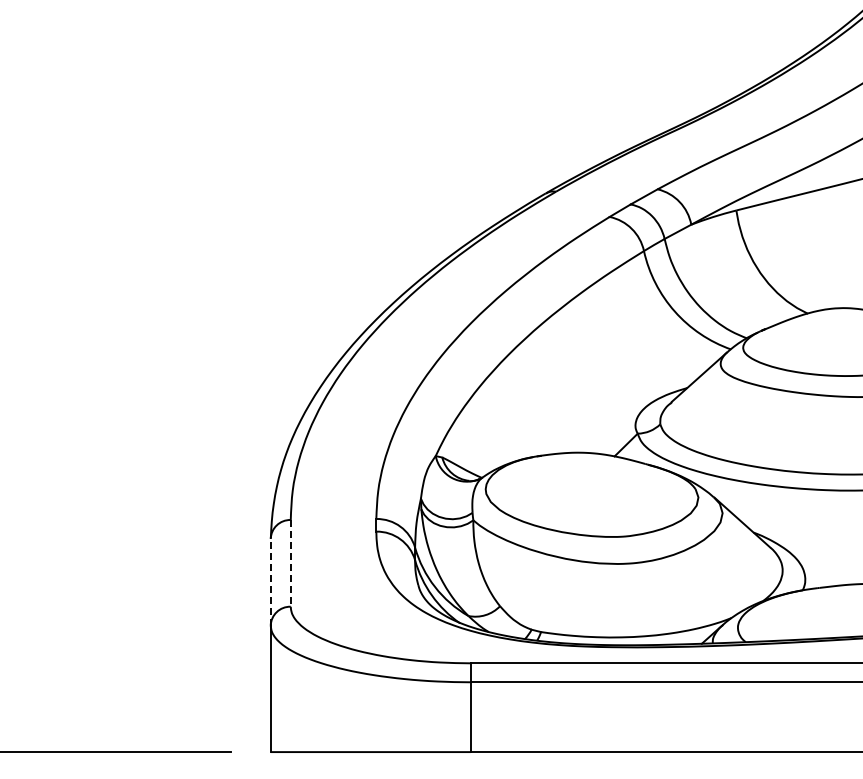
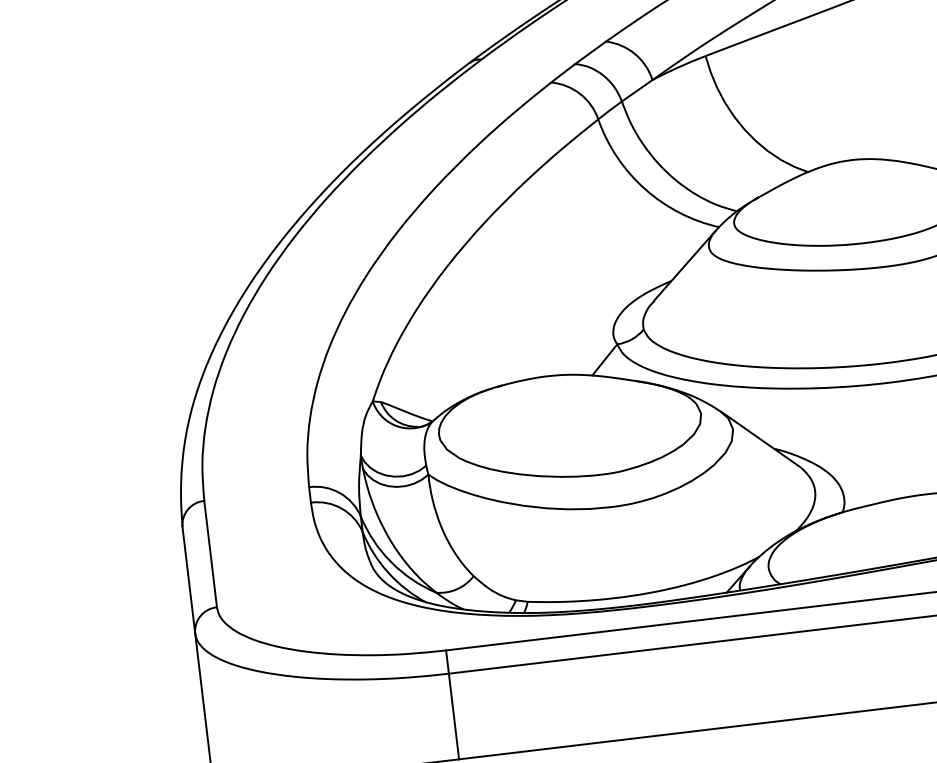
line: (290, 563) -> (210, 554), dashed -> solid
line: (270, 581) -> (188, 579), dashed -> solid

